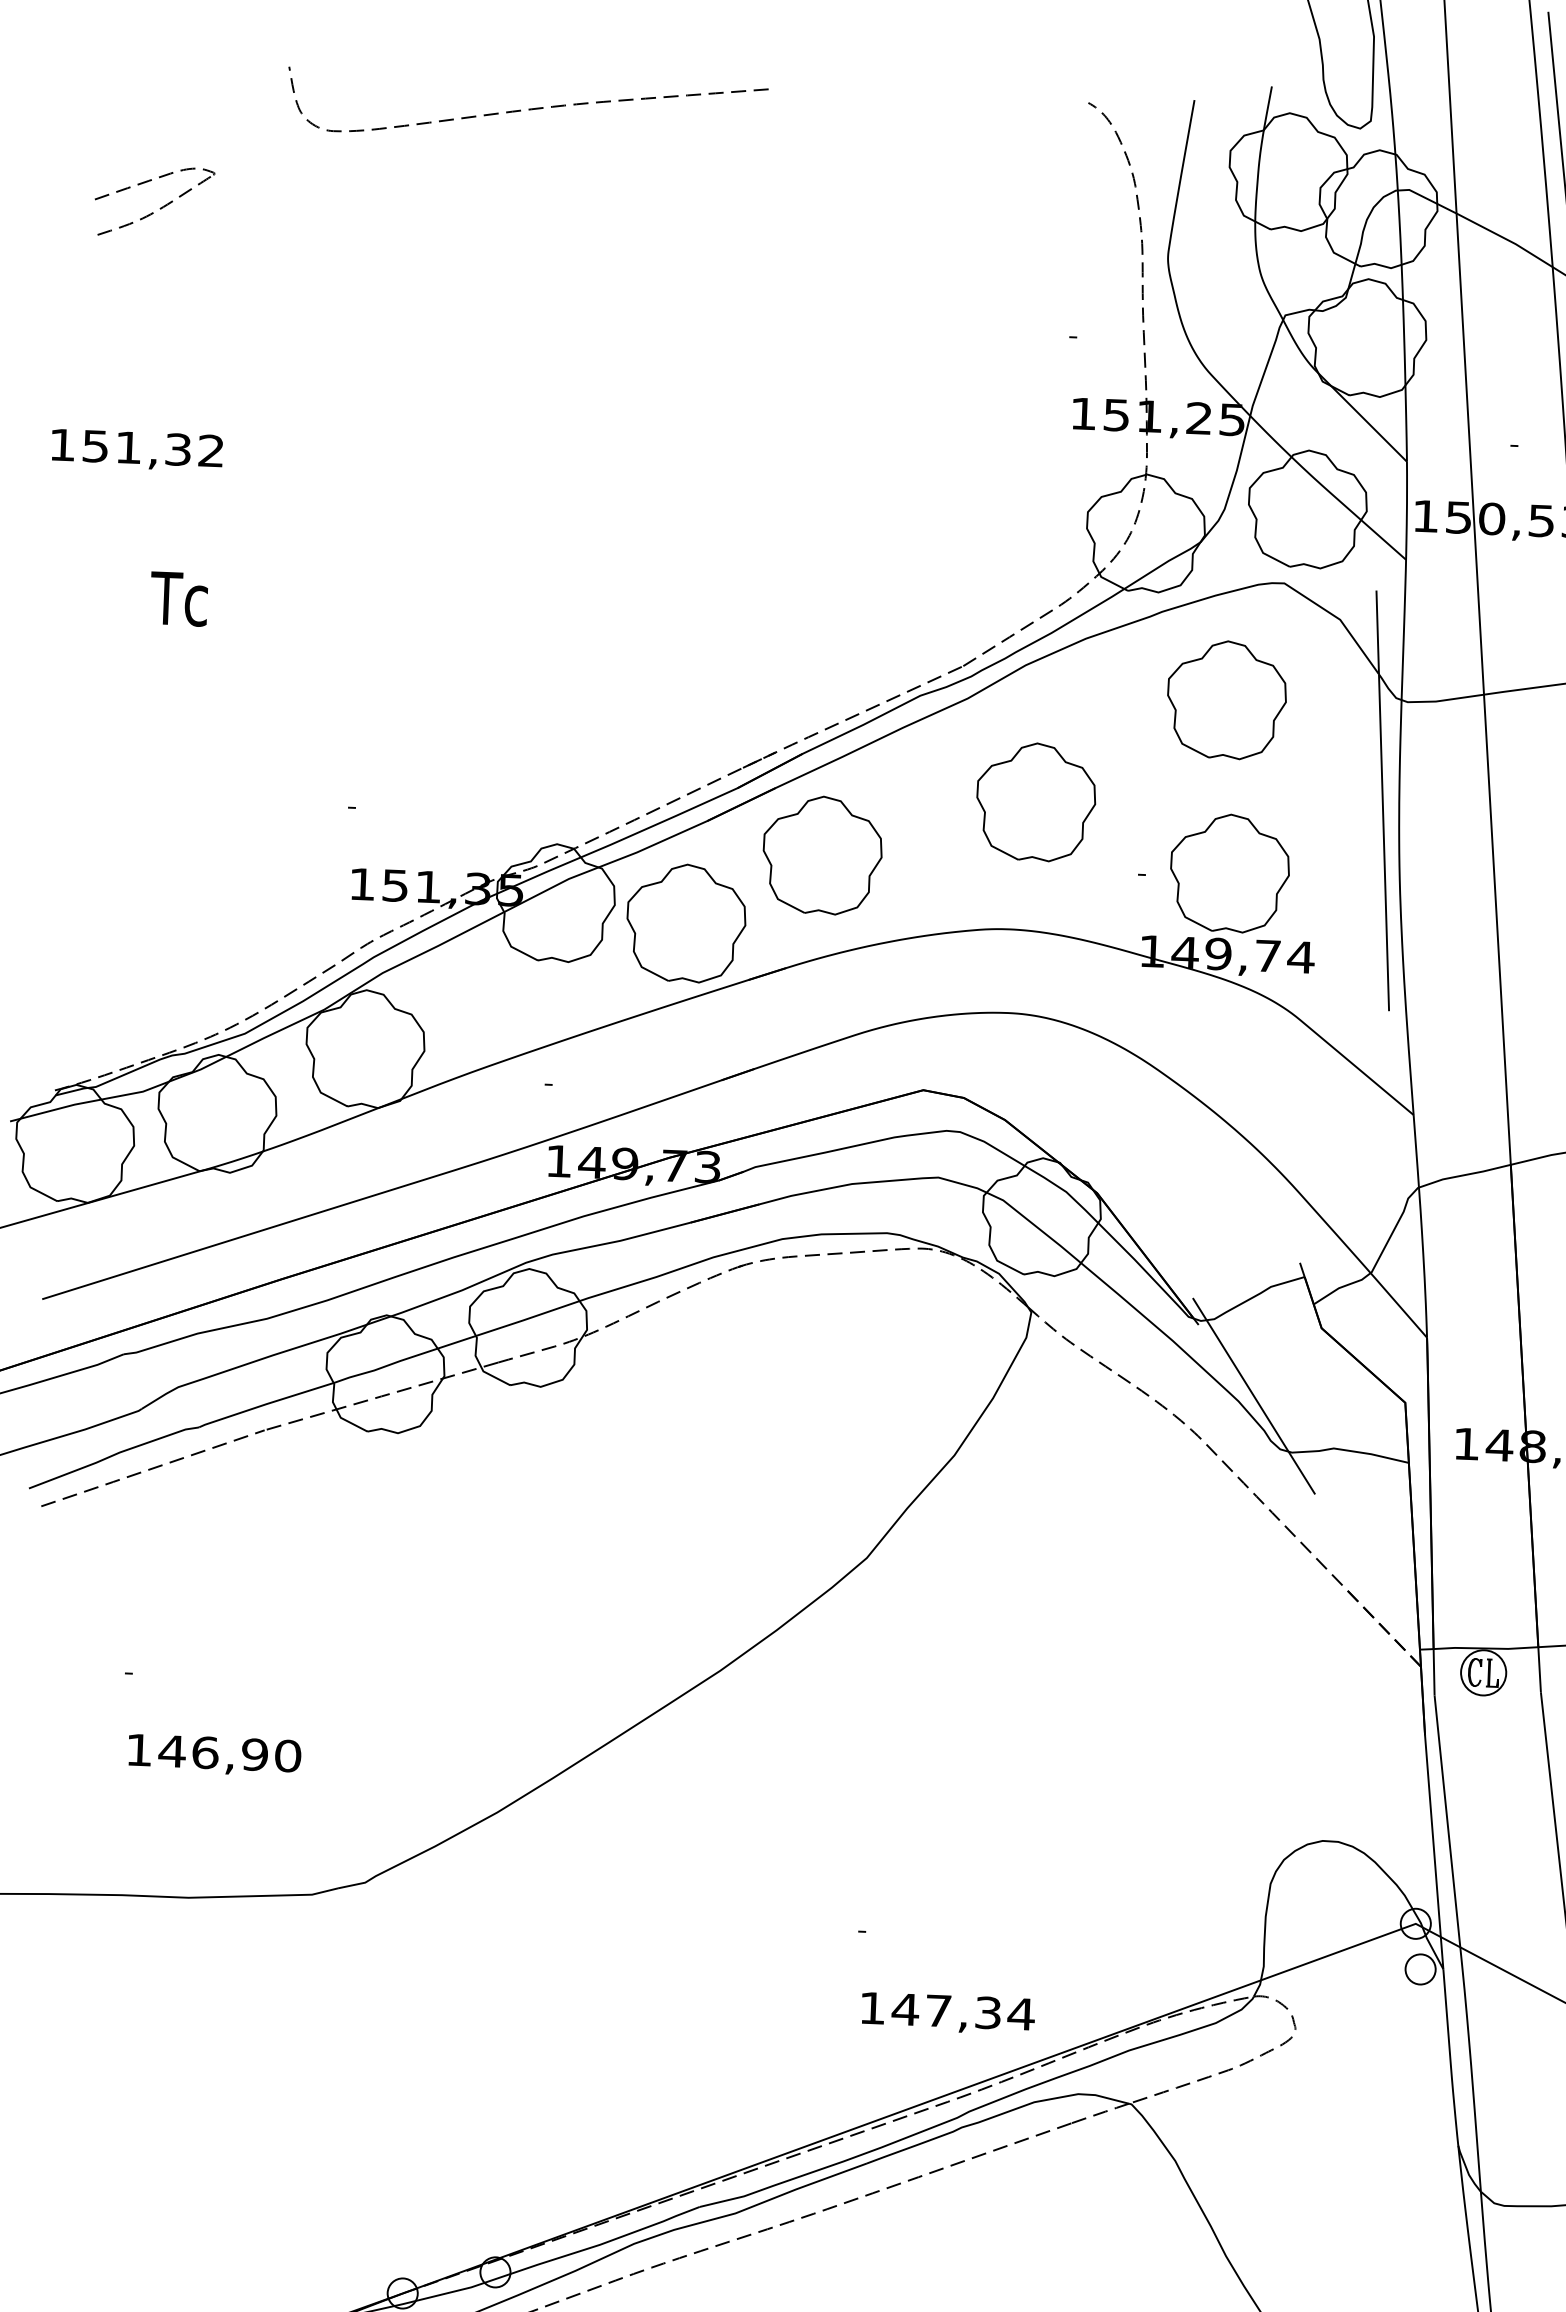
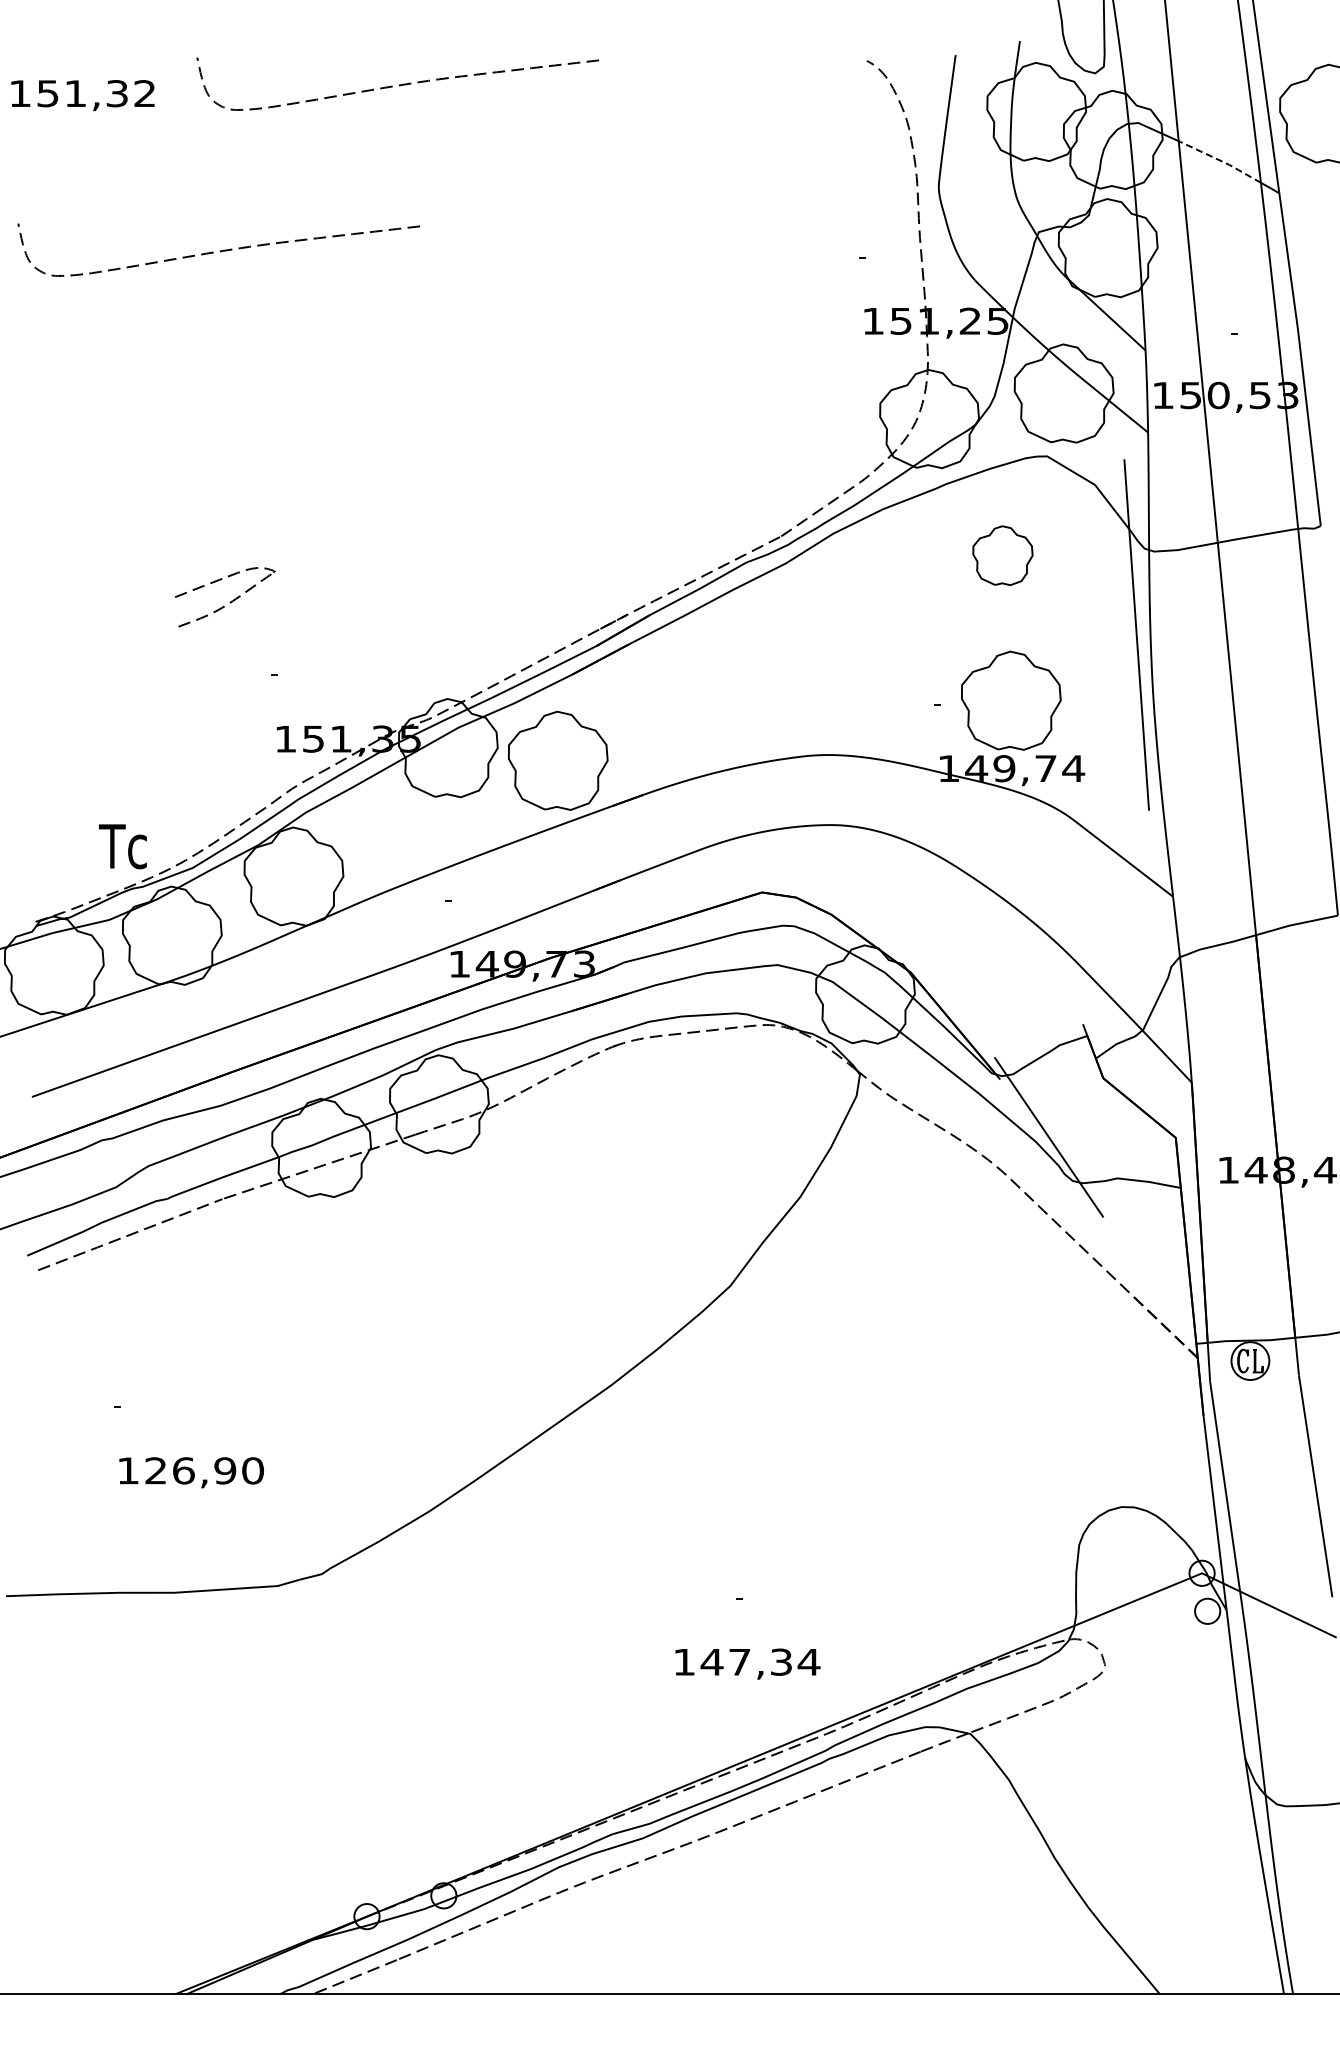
part: (160, 207) -> (230, 601), moved
line: (1505, 238) -> (1220, 160), solid -> dashed
curve: (307, 298) -> (220, 250), added
text: (136, 450) -> (82, 95), moved
text: (178, 598) -> (122, 846), moved
part: (1226, 699) -> (1002, 555), size x0.6
part: (1035, 801) -> (846, 647), removed
part: (822, 855) -> (669, 699), removed
text: (171, 1750) -> (155, 1470), 146,90 -> 126,90
text: (947, 2012) -> (747, 1663), moved

